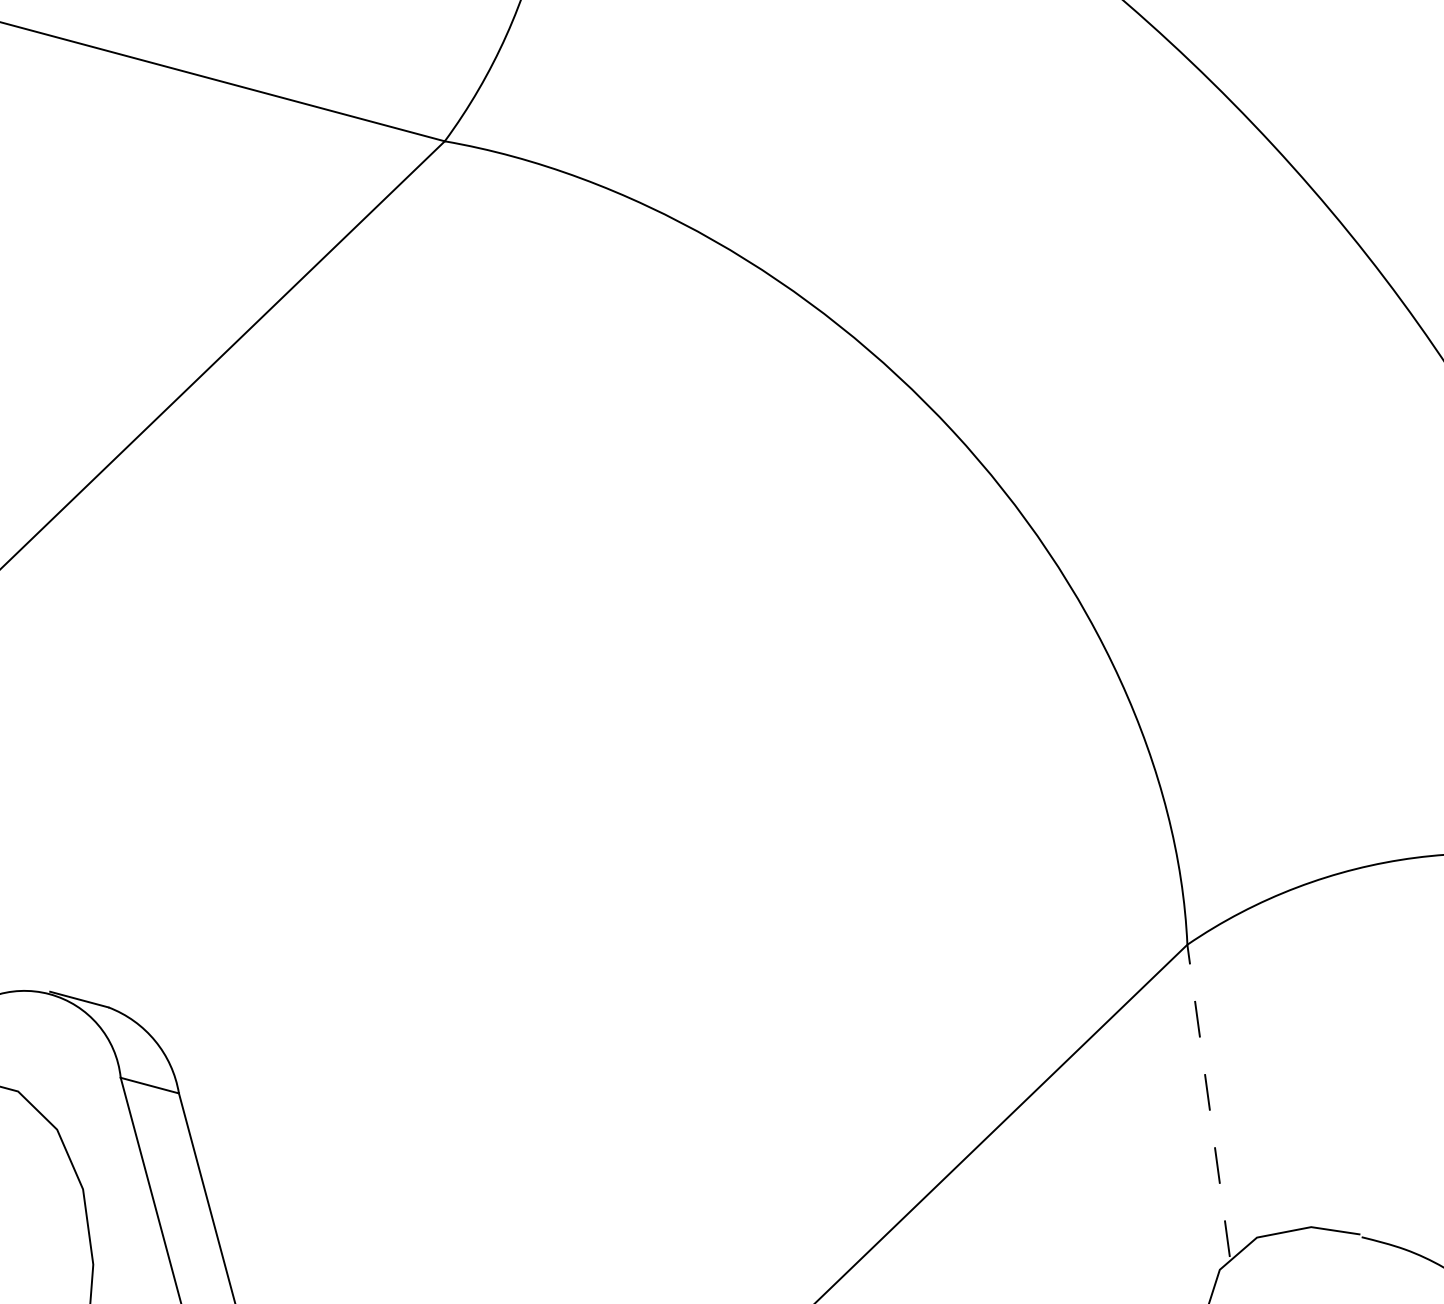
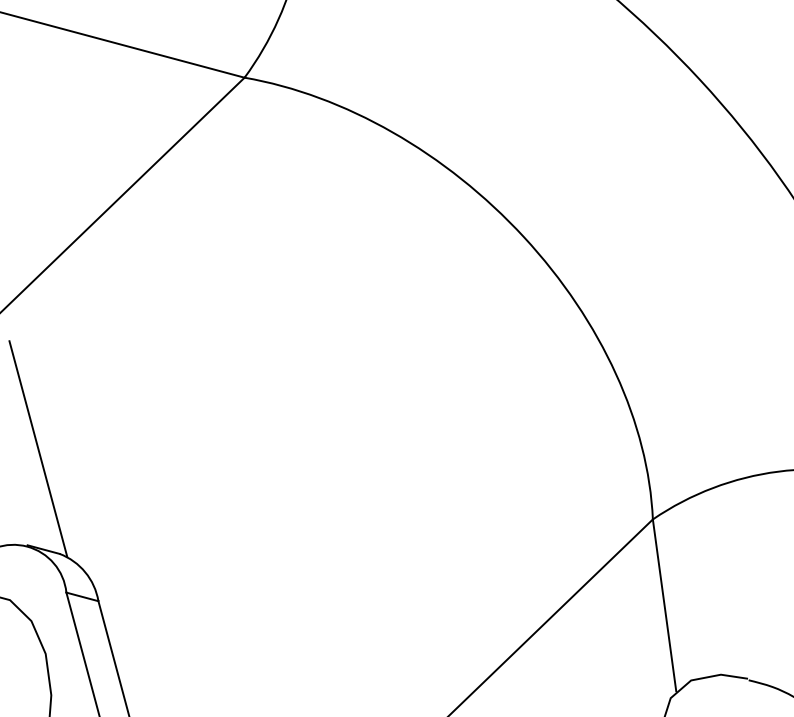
line: (69, 815) -> (38, 448), added
line: (1208, 1101) -> (664, 605), dashed -> solid

